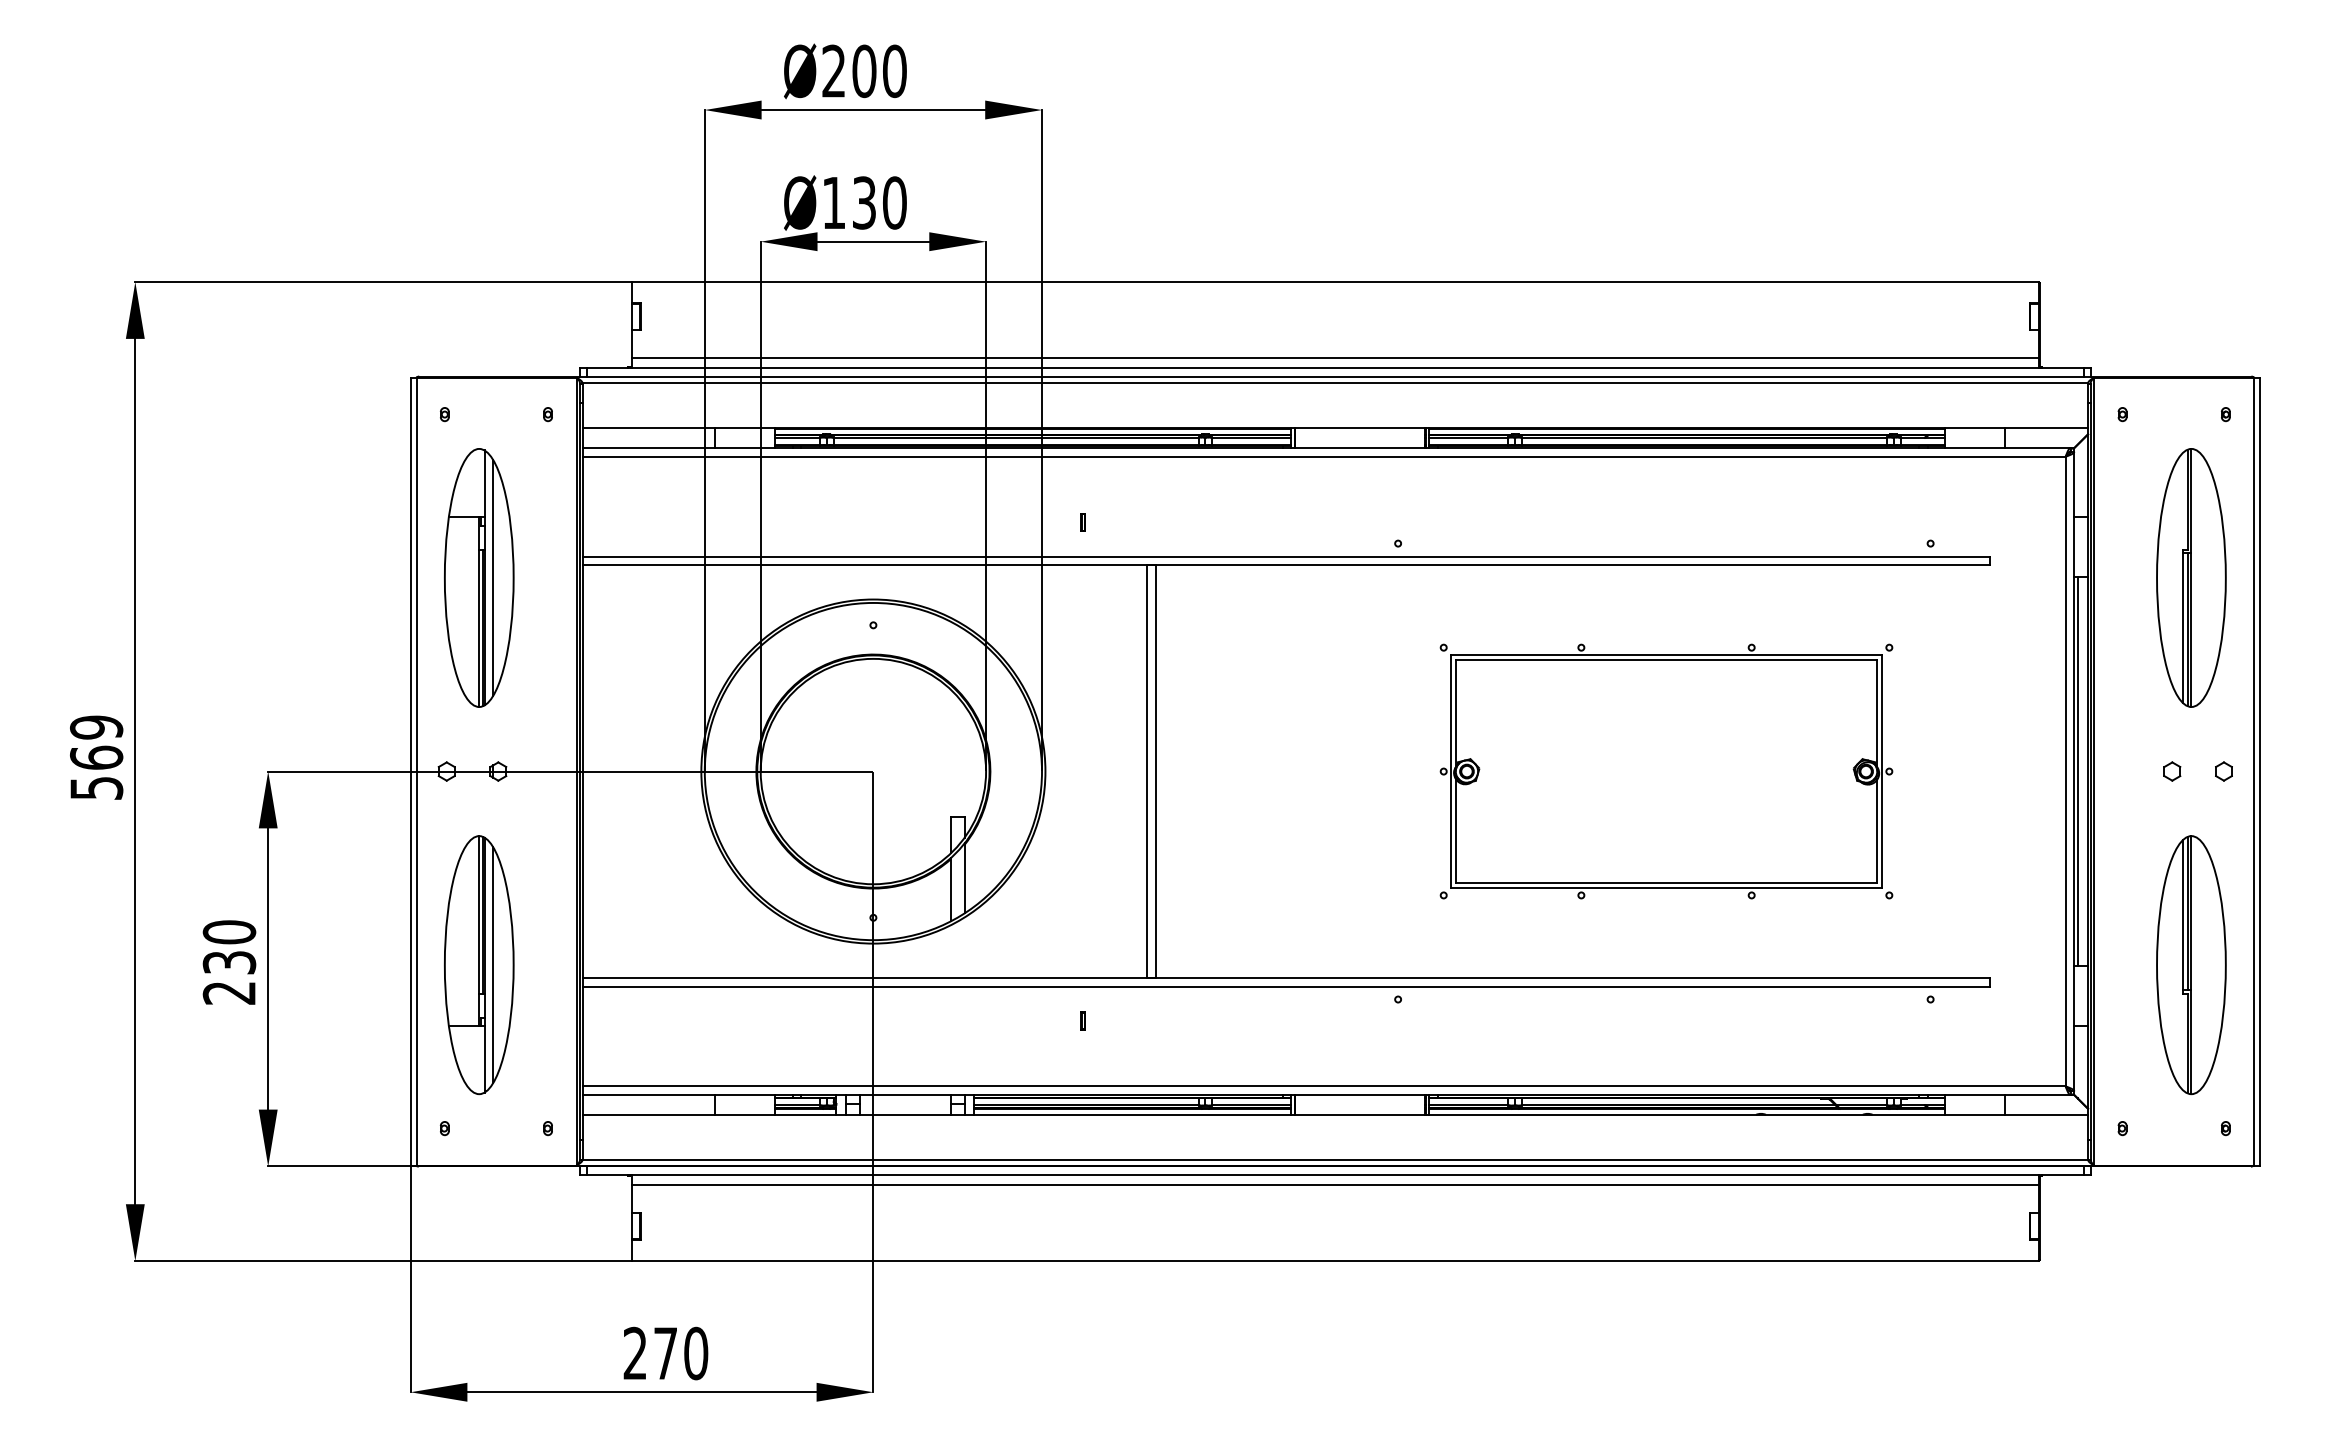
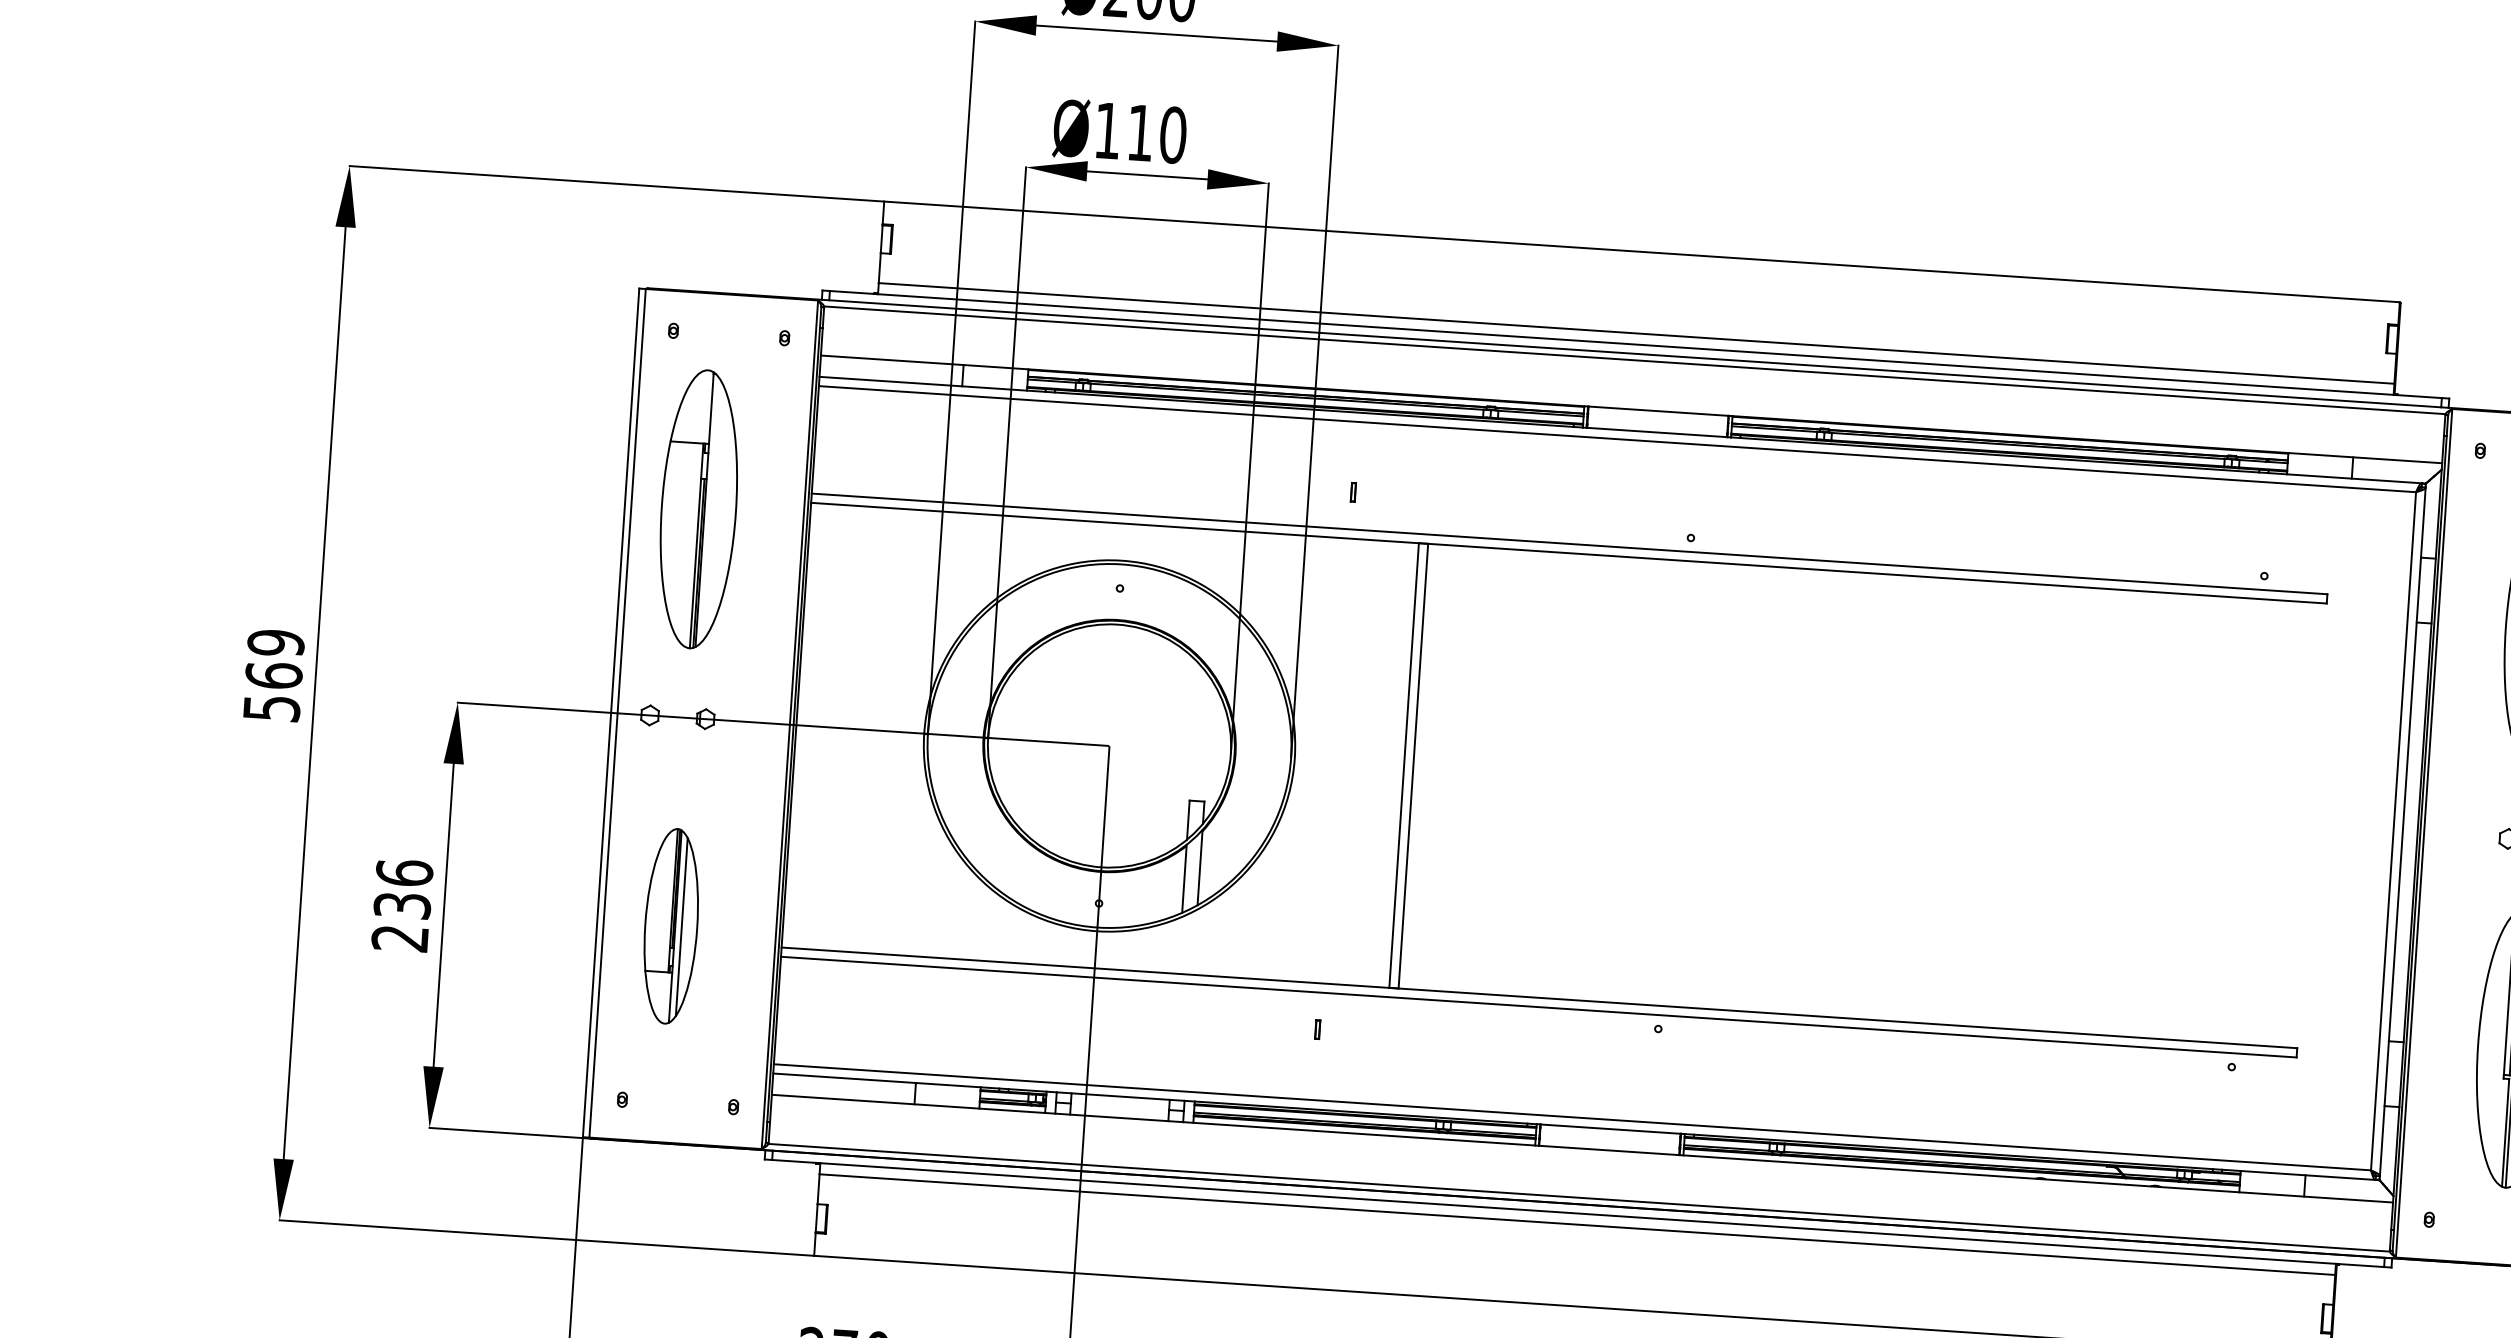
text: (864, 202) -> (1140, 132), Ø130 -> Ø110
line: (493, 577) -> (714, 509), removed
part: (1666, 771) -> (1963, 802), removed
line: (2077, 771) -> (2406, 832), removed
text: (229, 932) -> (404, 873), 230 -> 236
part: (479, 965) -> (671, 926), size x0.7

